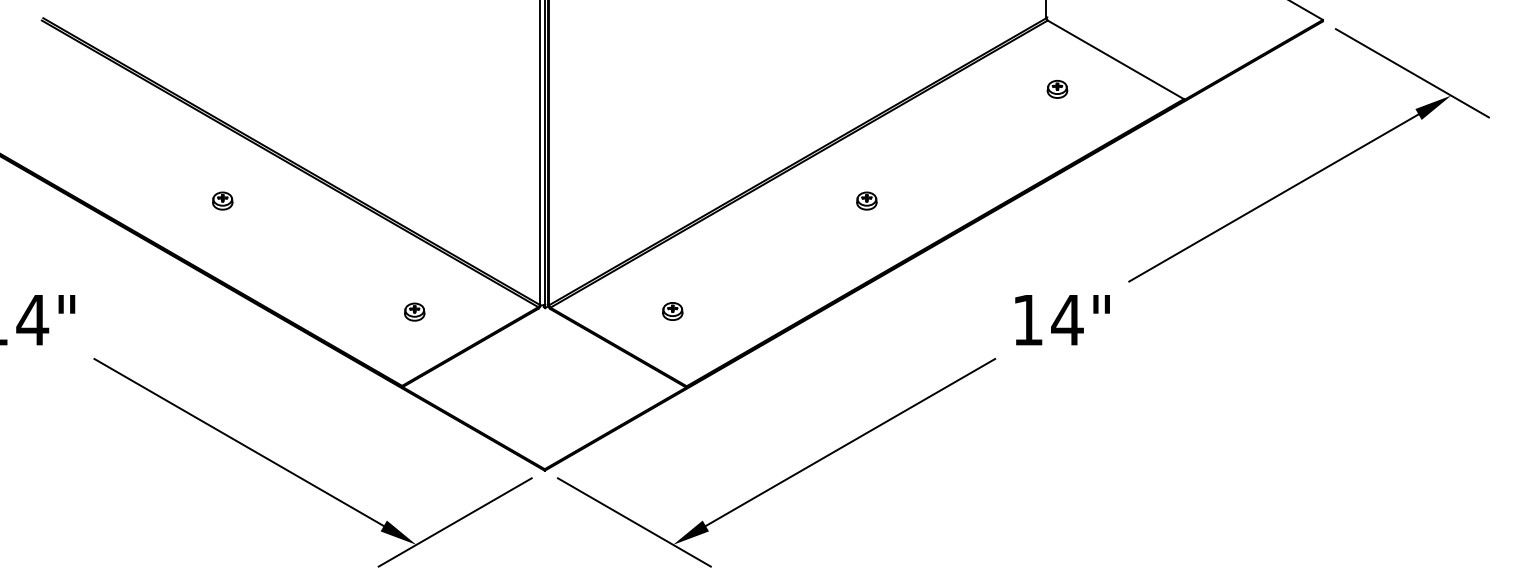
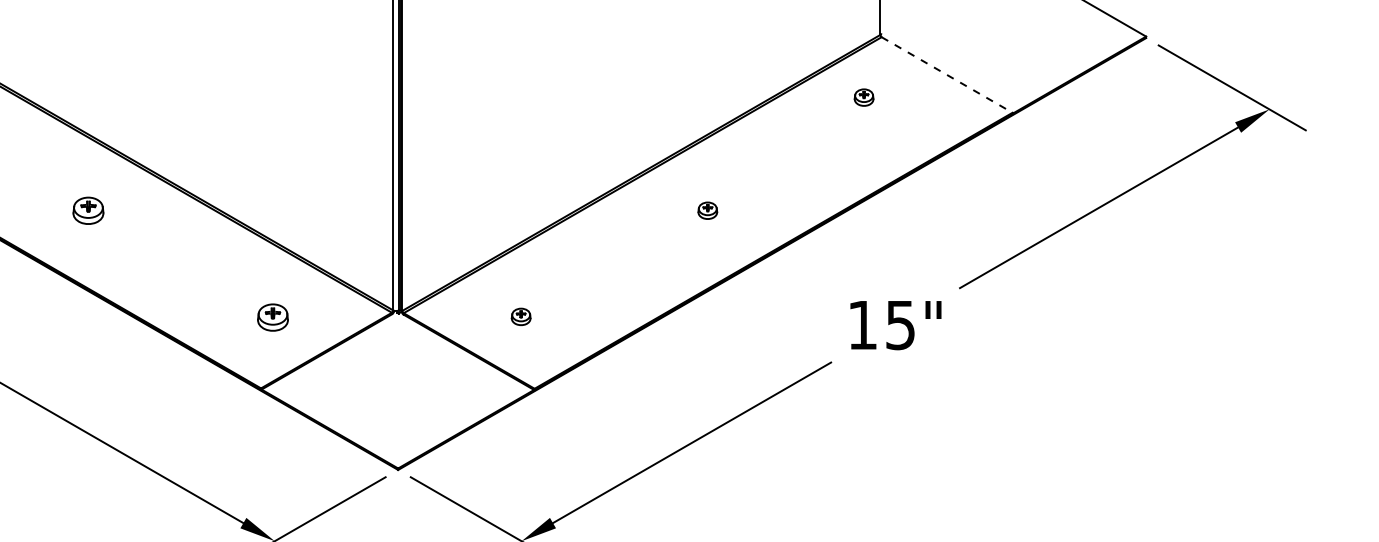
line: (1115, 59) -> (946, 74), solid -> dashed
part: (1057, 88) -> (864, 96), moved
part: (222, 200) -> (88, 210), size x1.6
part: (414, 311) -> (272, 316), size x1.6
text: (1067, 320) -> (900, 325), 14" -> 15"

